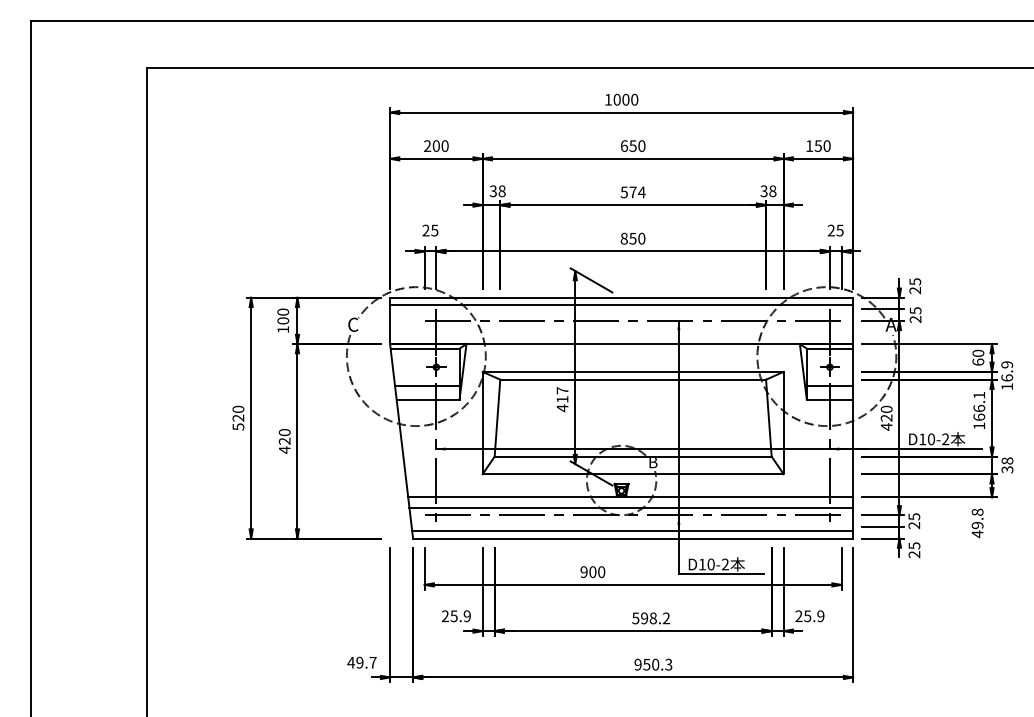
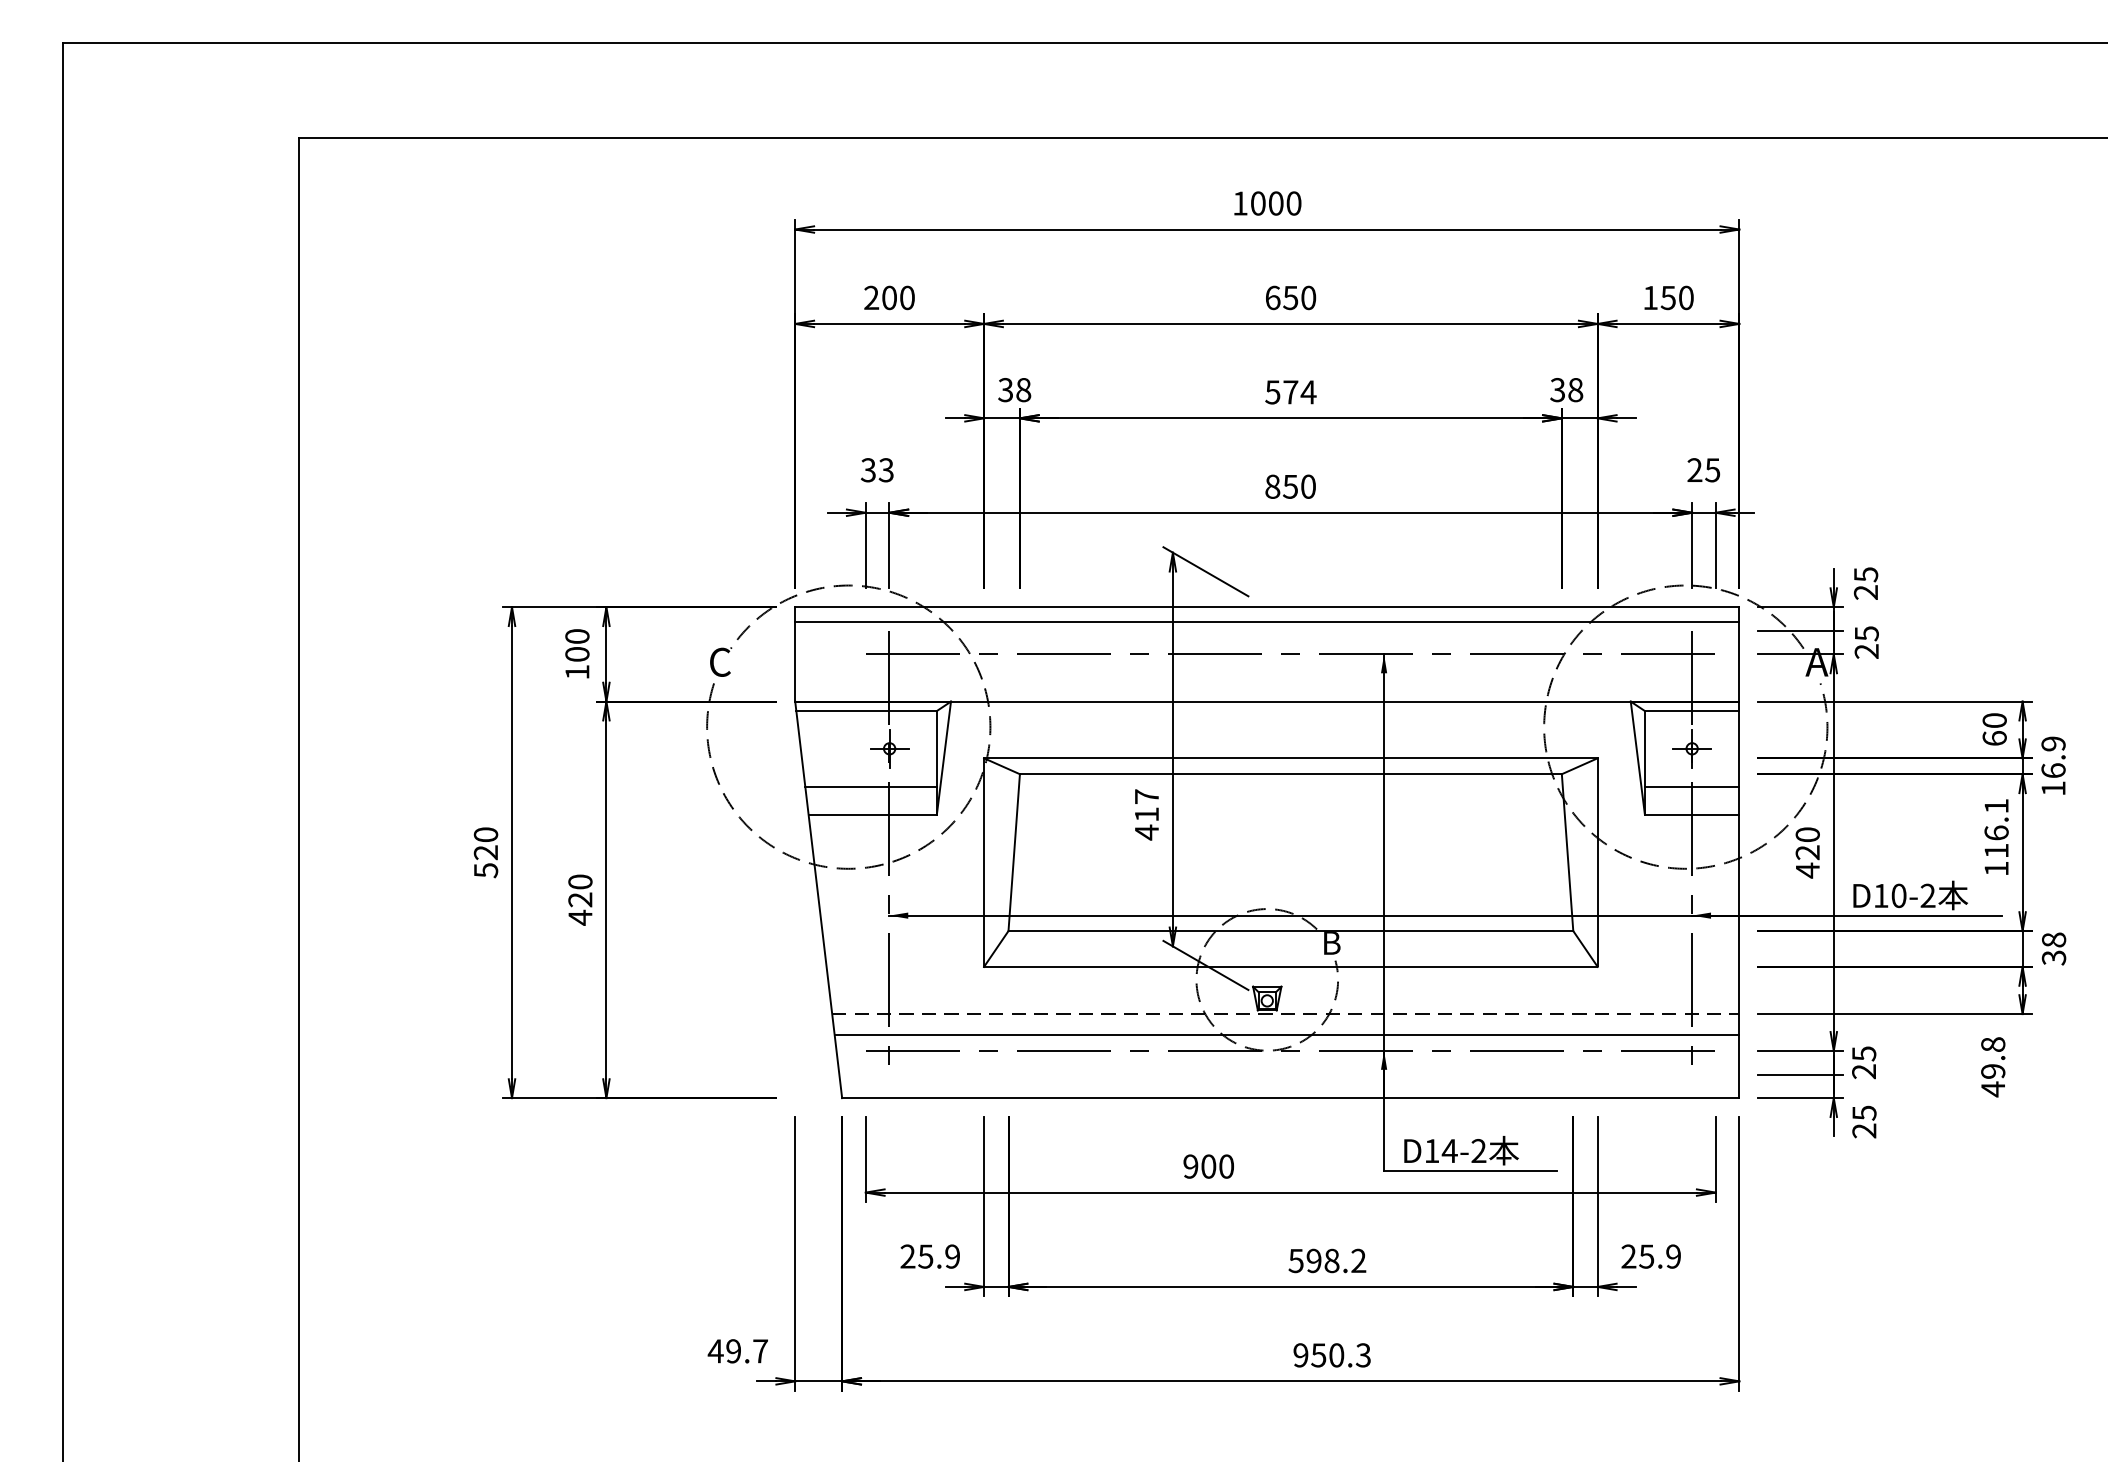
text: (430, 230) -> (877, 470), 25 -> 33
text: (979, 416) -> (1997, 849), 166.1 -> 116.1
line: (631, 497) -> (1287, 1014), solid -> dashed
line: (632, 530) -> (1289, 1081), removed
text: (711, 564) -> (1450, 1151), D10-2 -> D14-2

